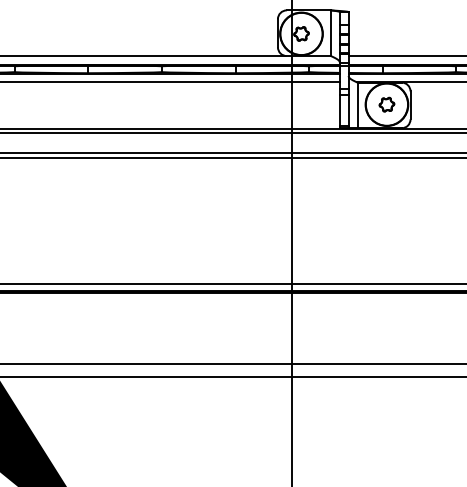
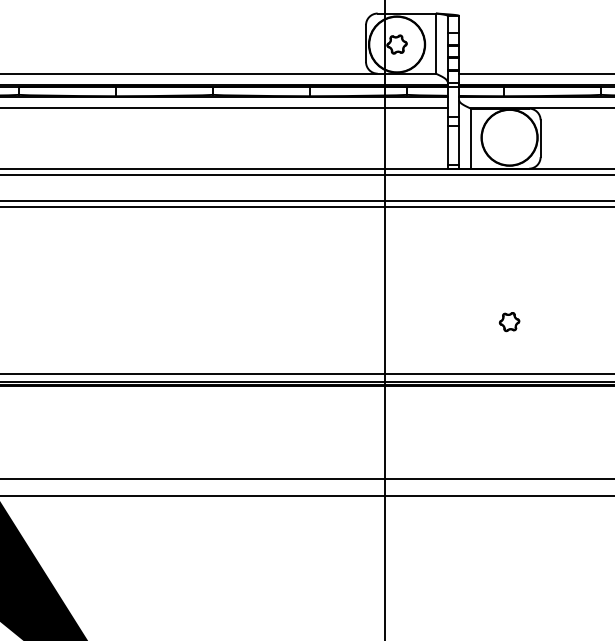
part: (386, 104) -> (508, 321), moved

